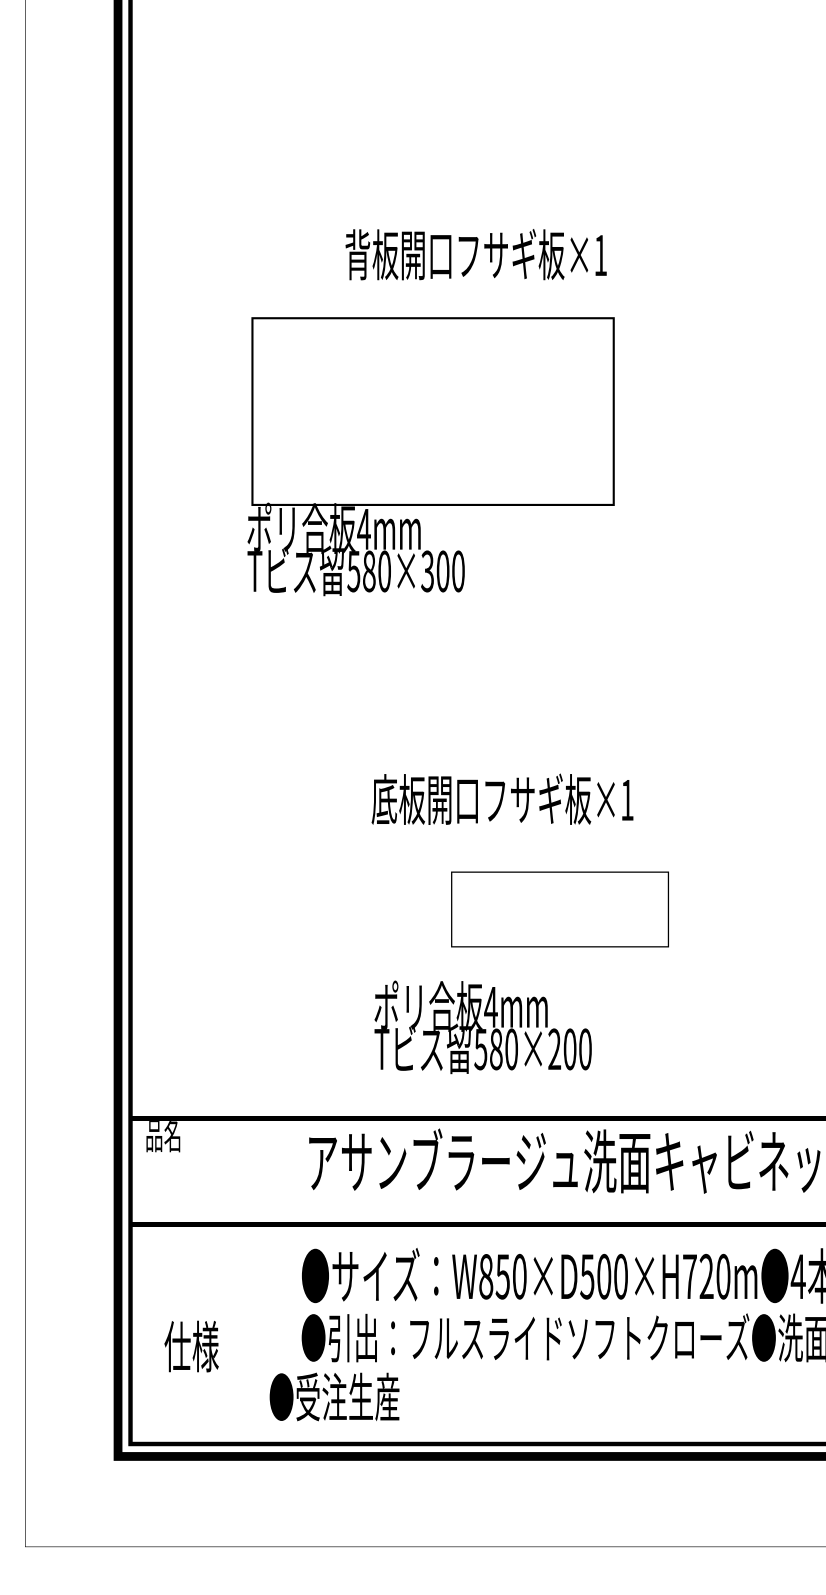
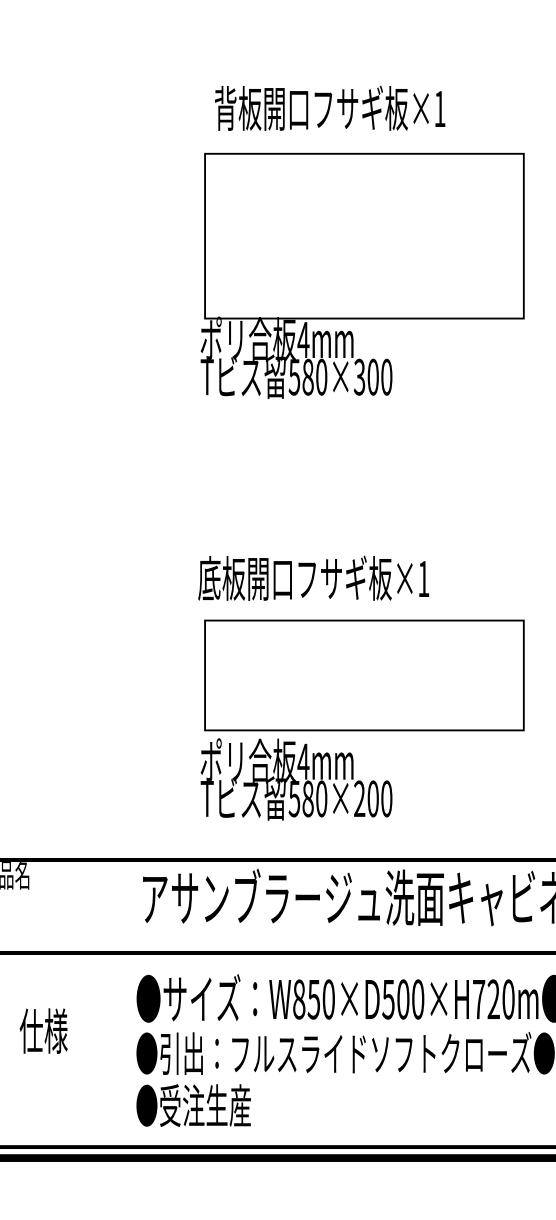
text: (475, 254) -> (329, 108), moved
text: (430, 456) -> (362, 275), moved
part: (559, 909) -> (363, 675), size x1.67
text: (191, 1346) -> (43, 1031), moved
text: (334, 1396) -> (193, 1105), moved

